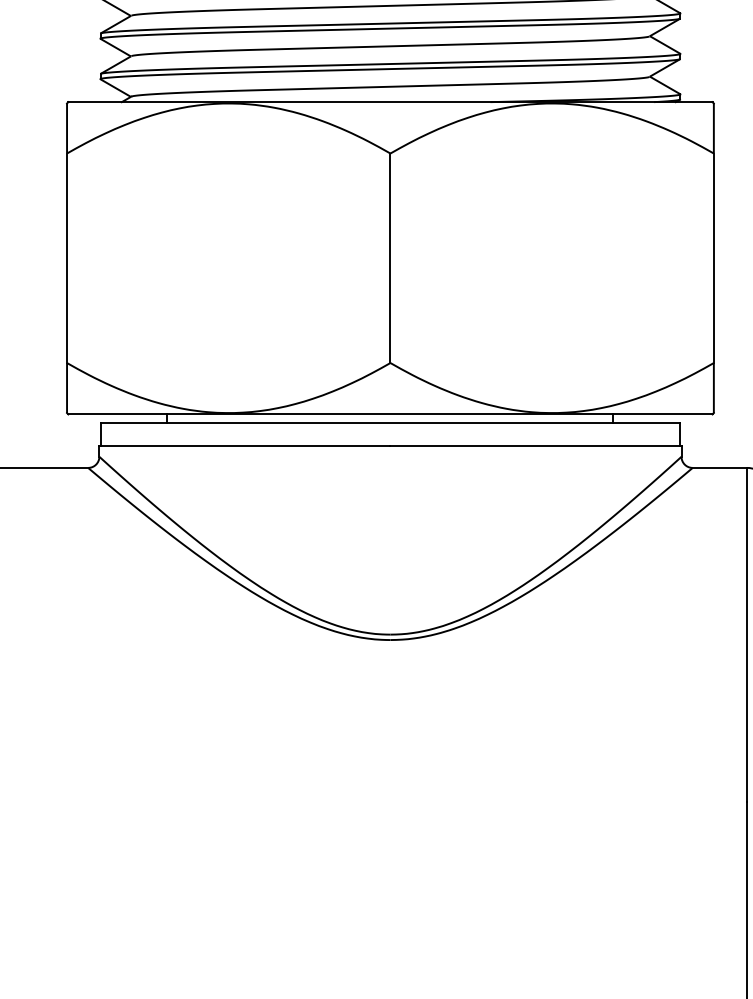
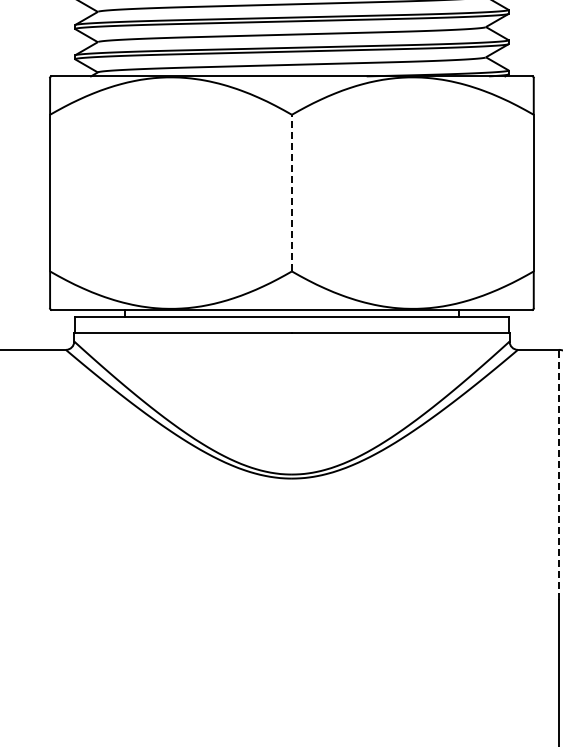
line: (389, 257) -> (291, 192), solid -> dashed
line: (746, 634) -> (558, 474), solid -> dashed

